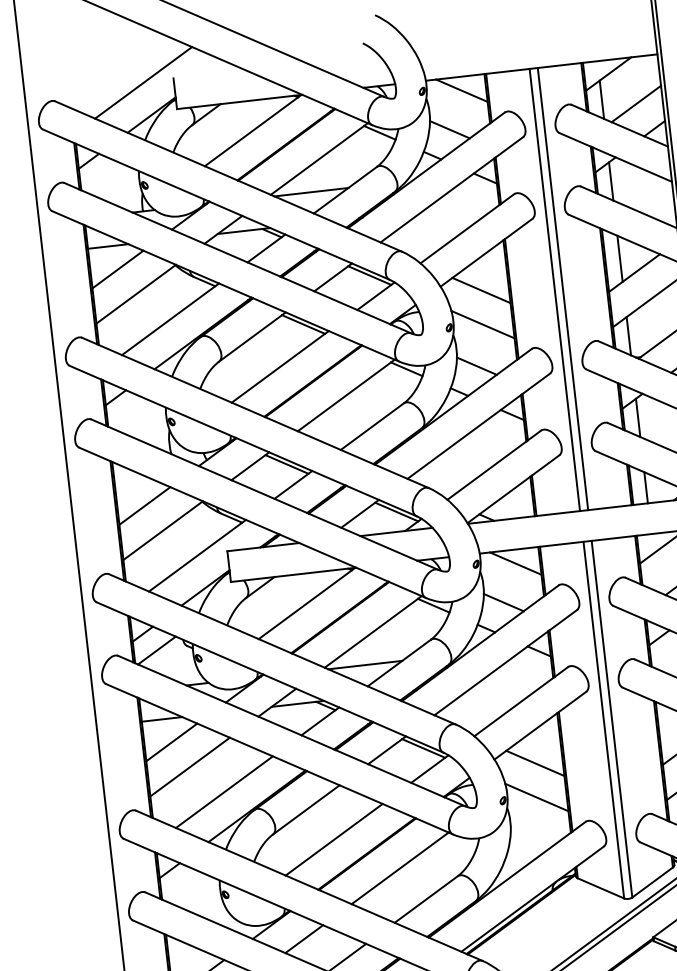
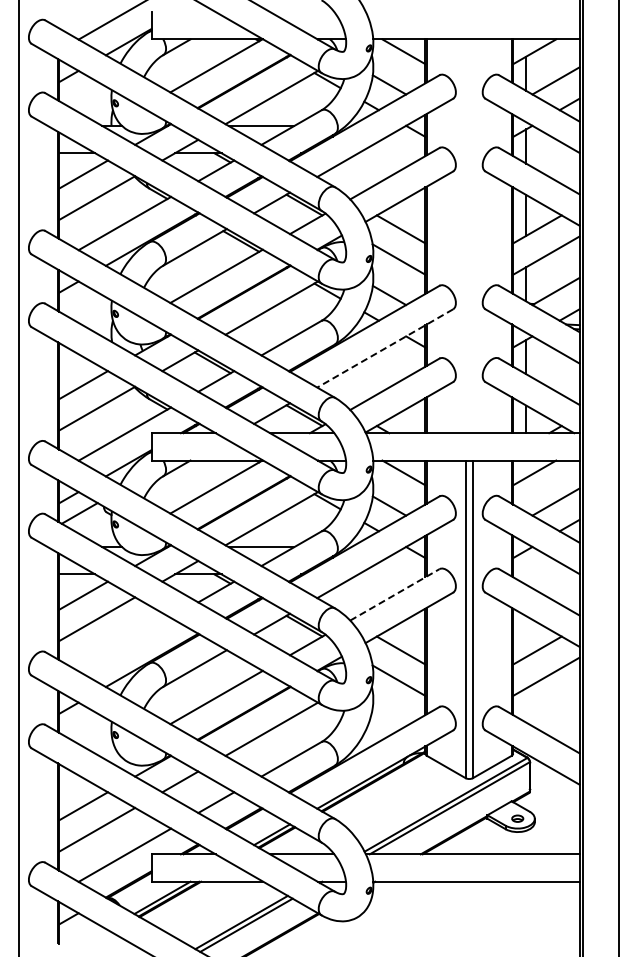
line: (562, 289) -> (472, 236), removed
line: (554, 290) -> (465, 236), removed
line: (478, 426) -> (384, 348), solid -> dashed
line: (520, 701) -> (394, 594), solid -> dashed
line: (223, 791) -> (124, 644), removed

